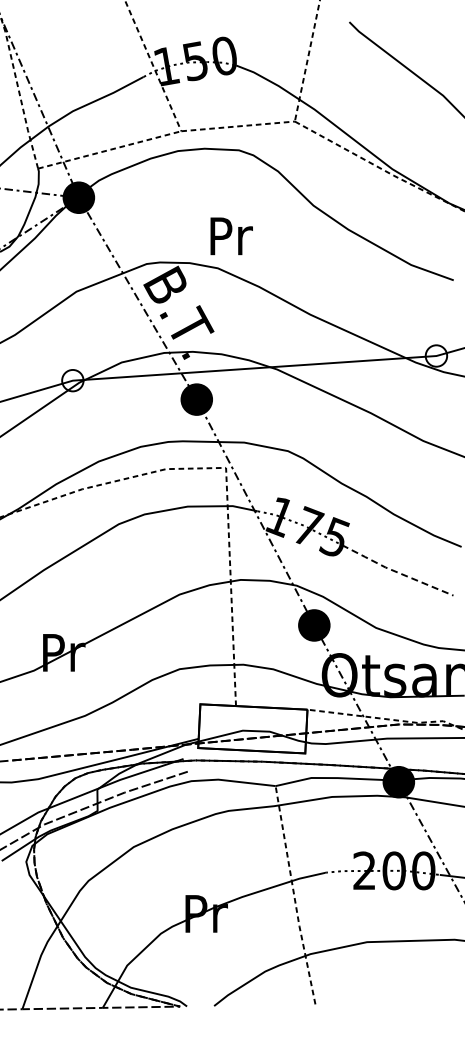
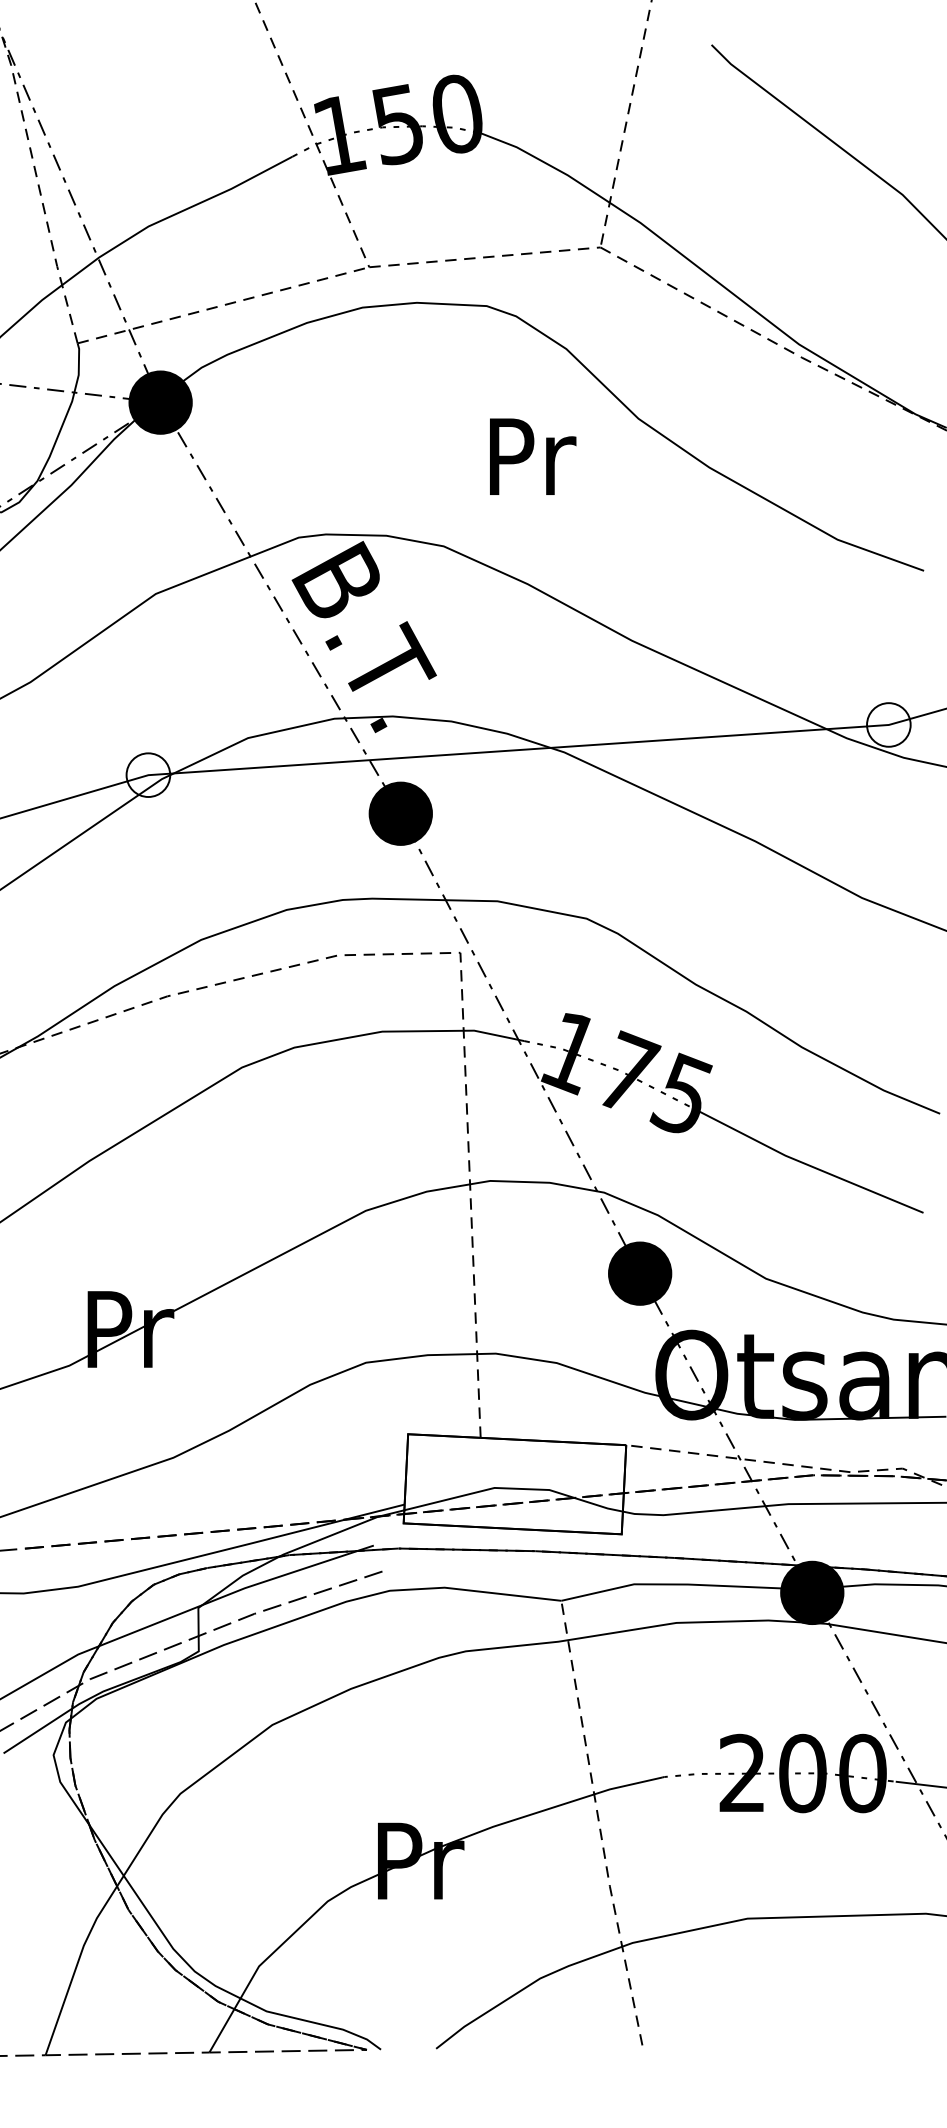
text: (231, 236) -> (532, 457), moved
line: (395, 571) -> (805, 1163), dashed -> solid

